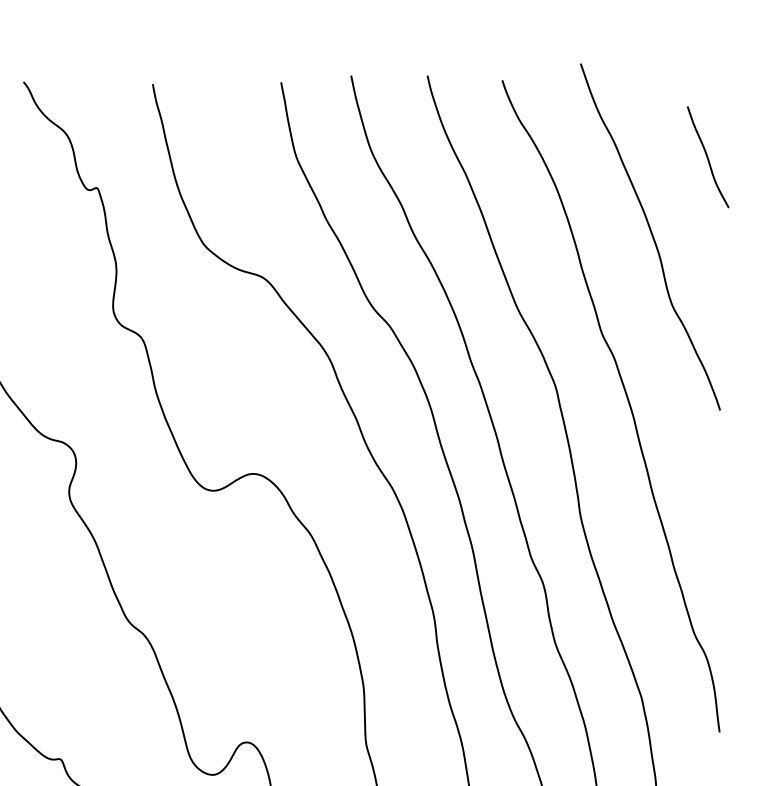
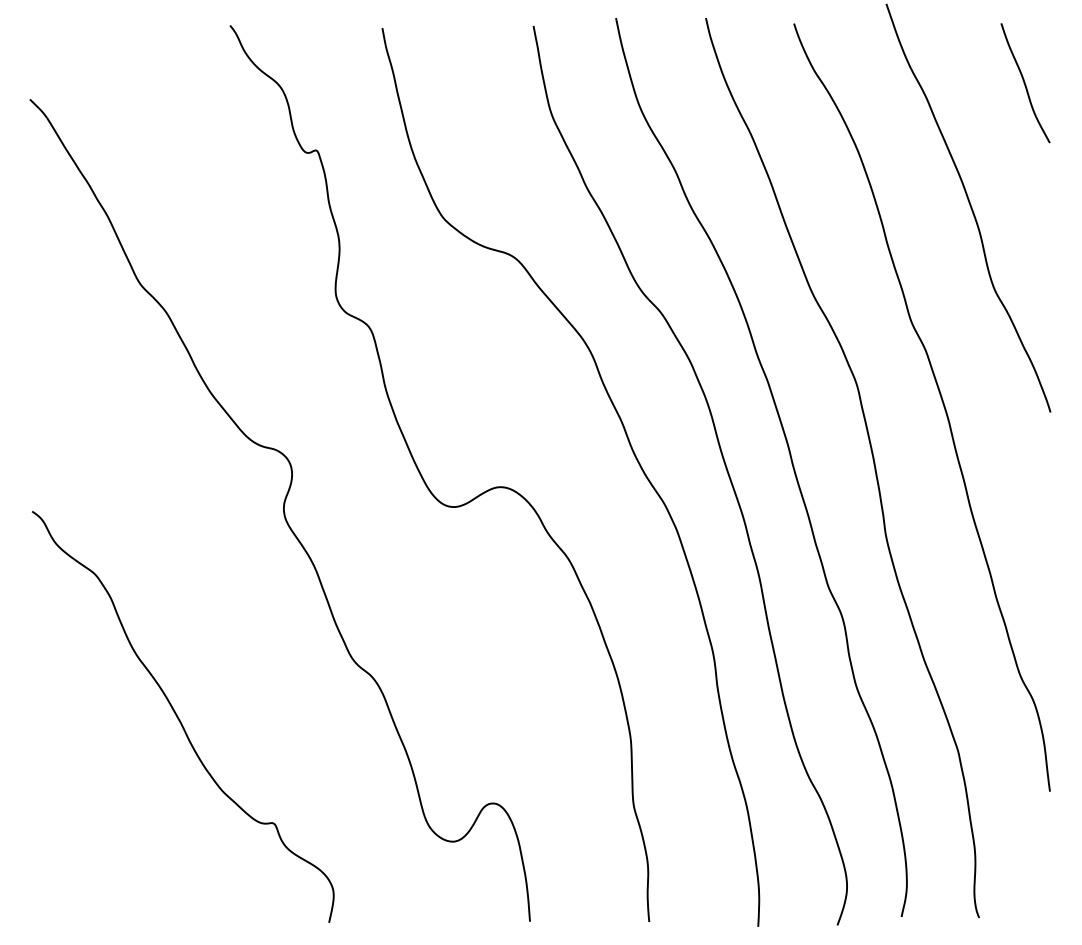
curve: (708, 157) -> (1025, 83), moved

